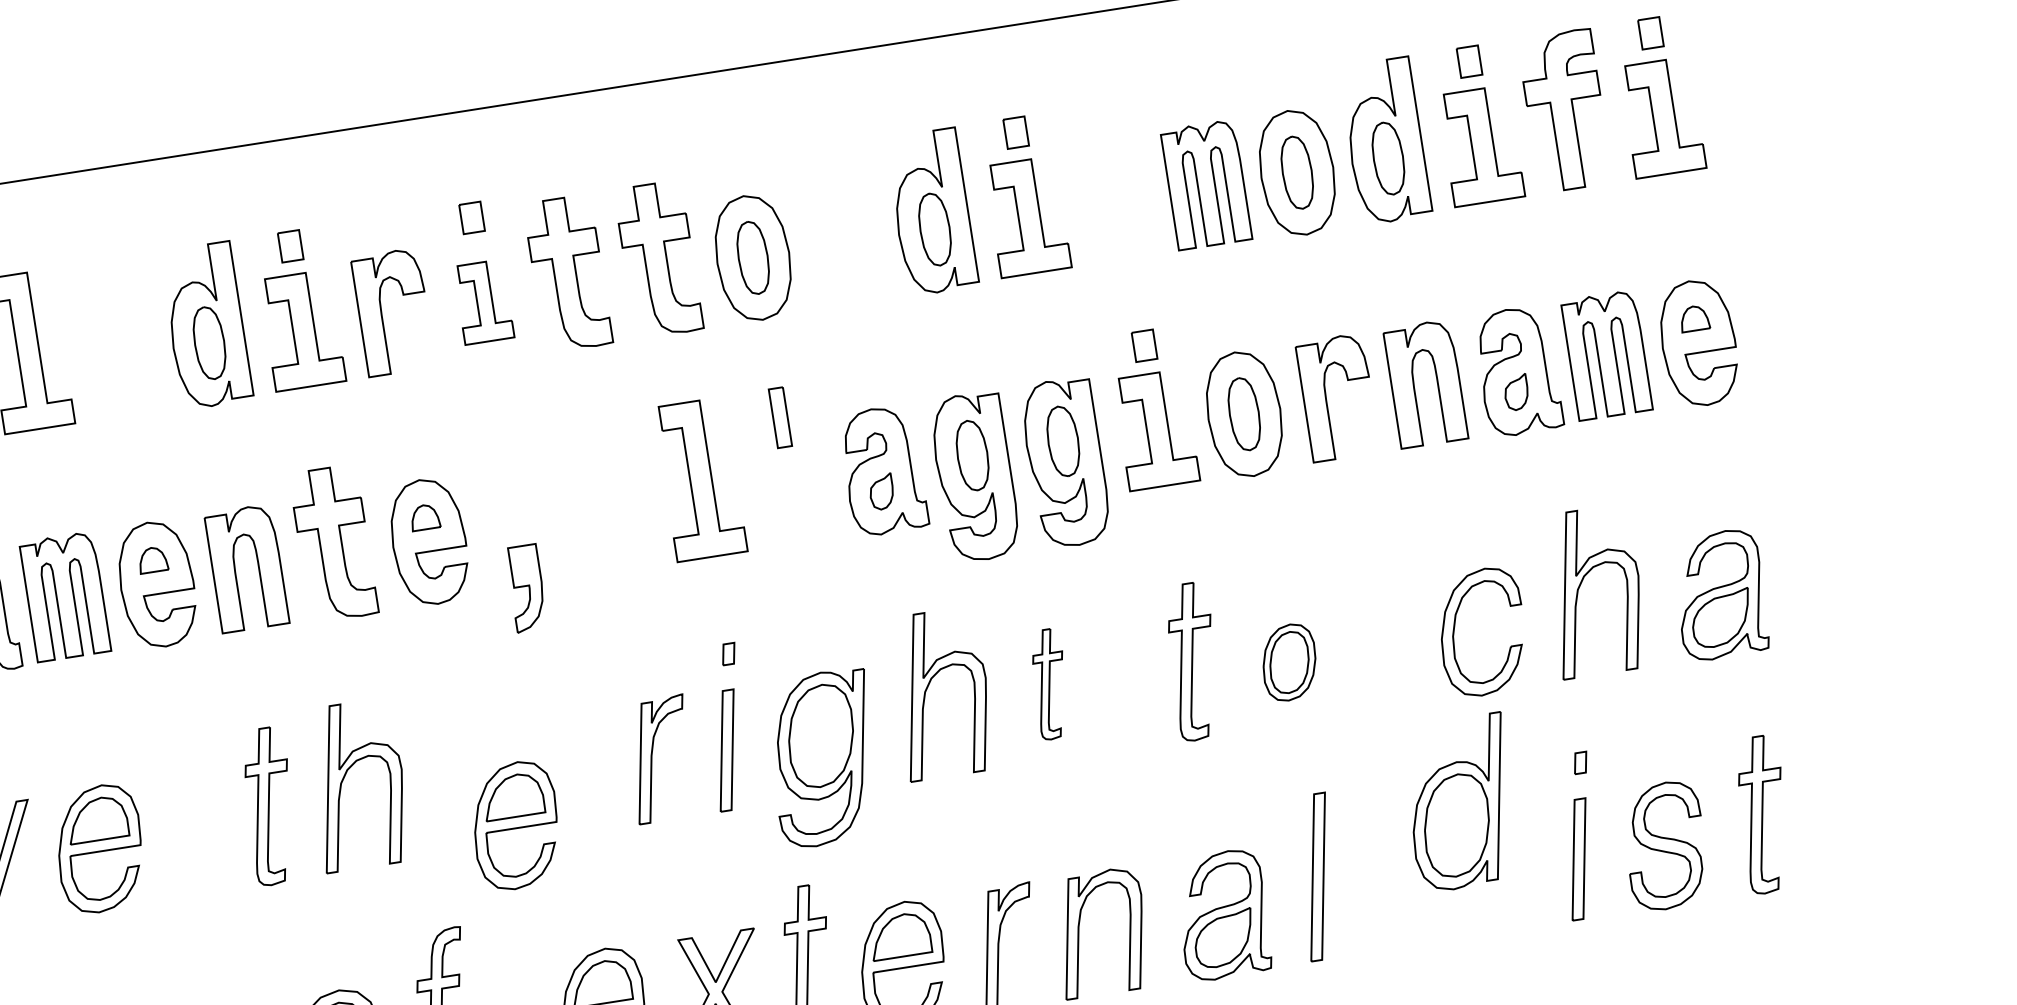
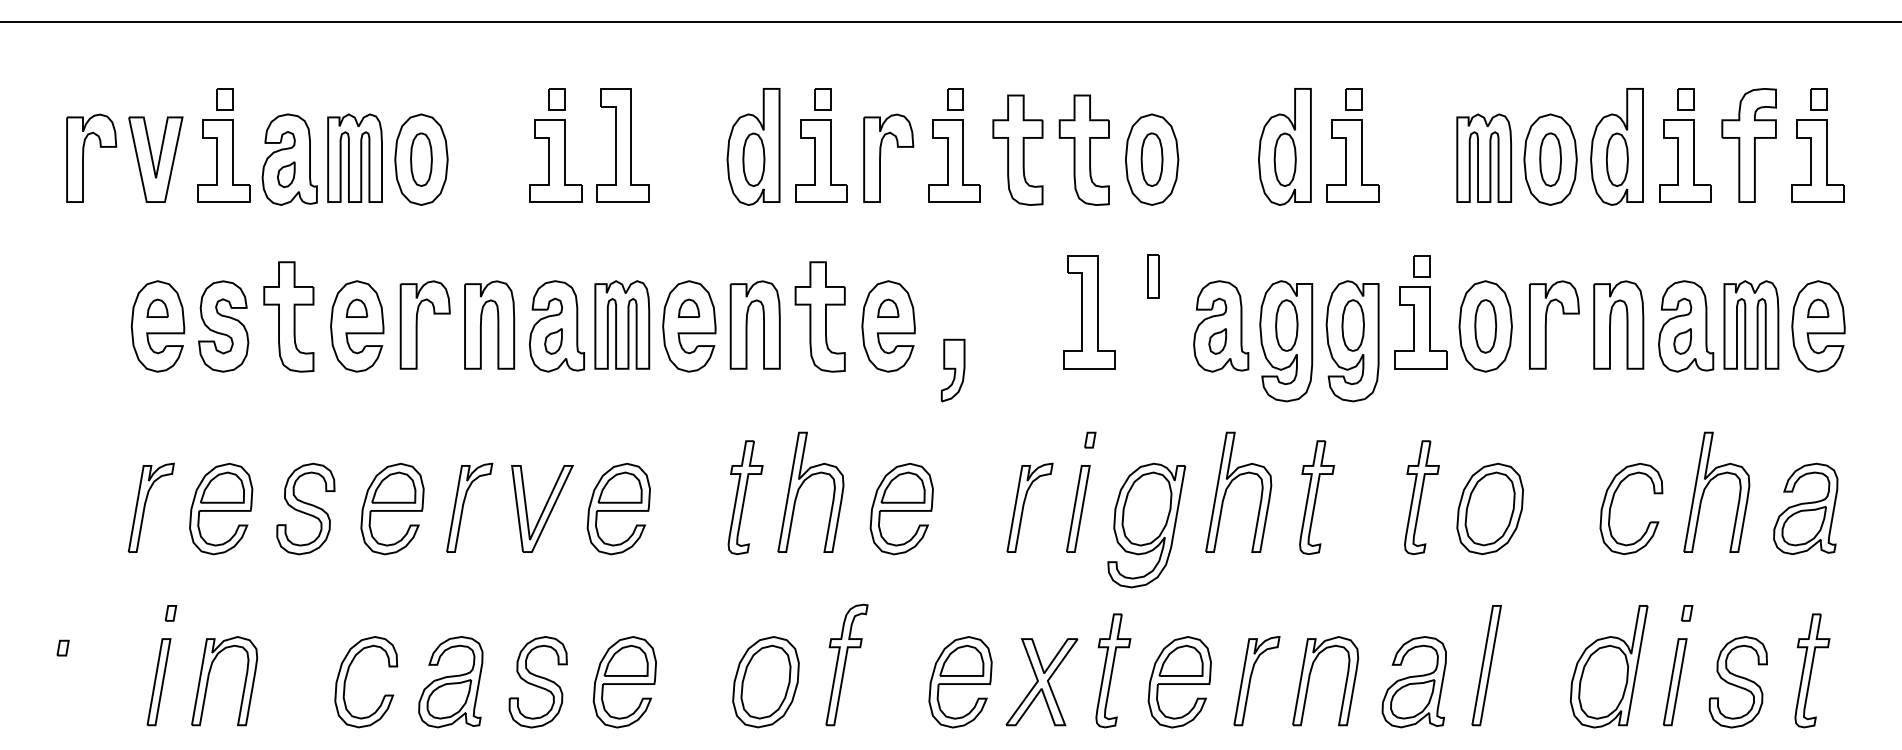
part: (483, 301) -> (954, 160), size x1.43
part: (1288, 662) -> (1489, 508), size x1.67
part: (1049, 683) -> (1316, 497), size x1.43
part: (1460, 802) -> (1608, 666), moved
part: (515, 825) -> (901, 508), moved

